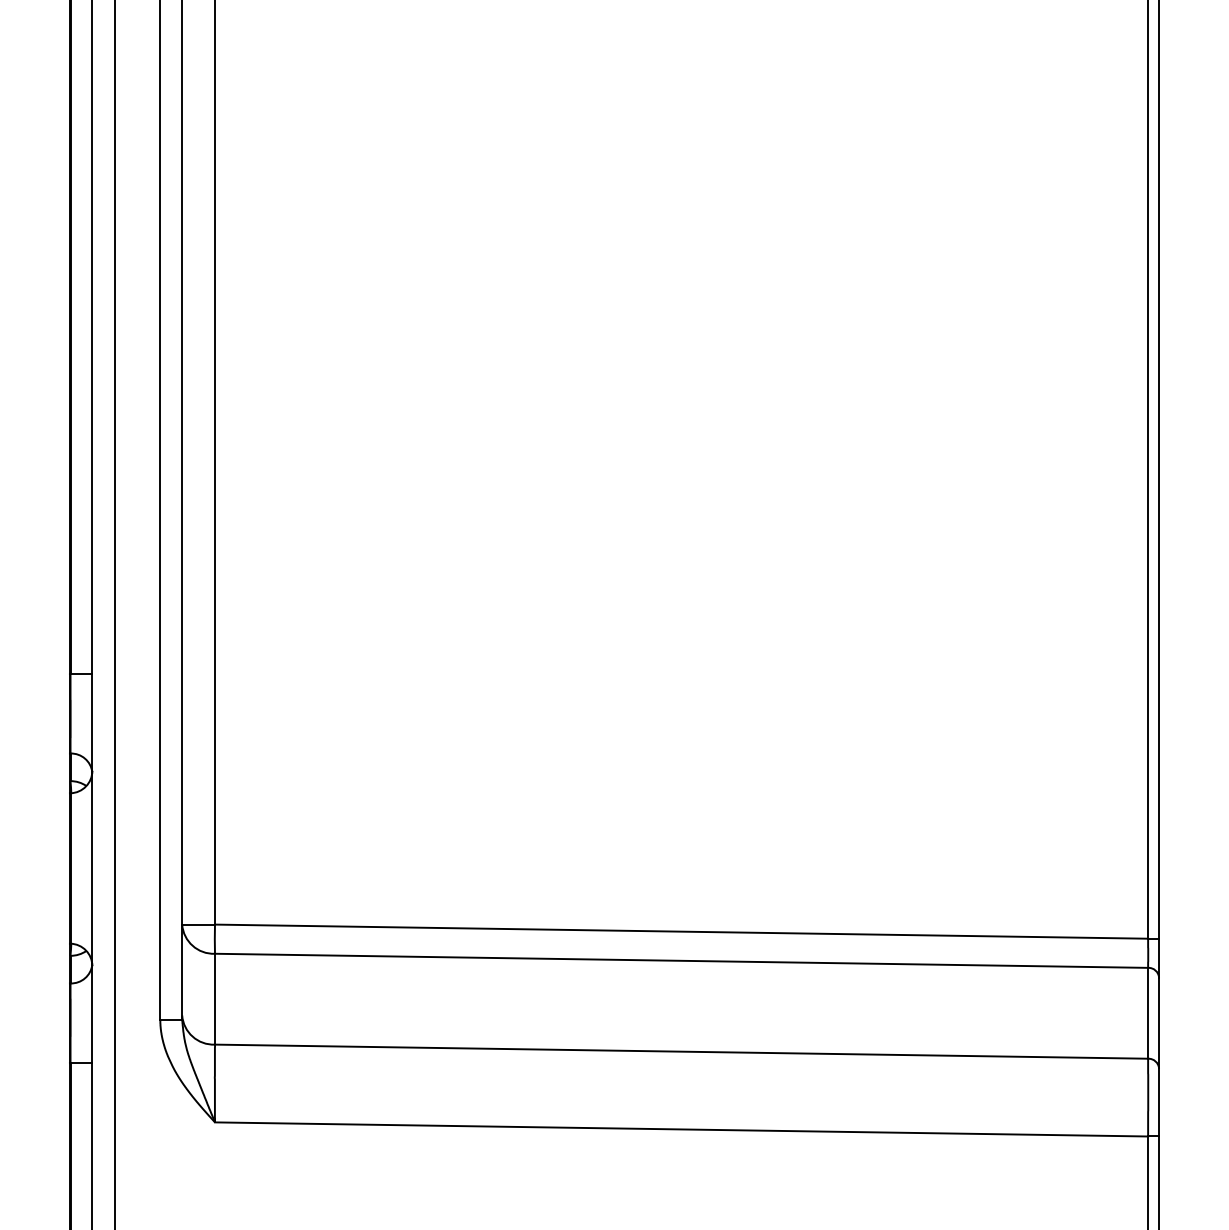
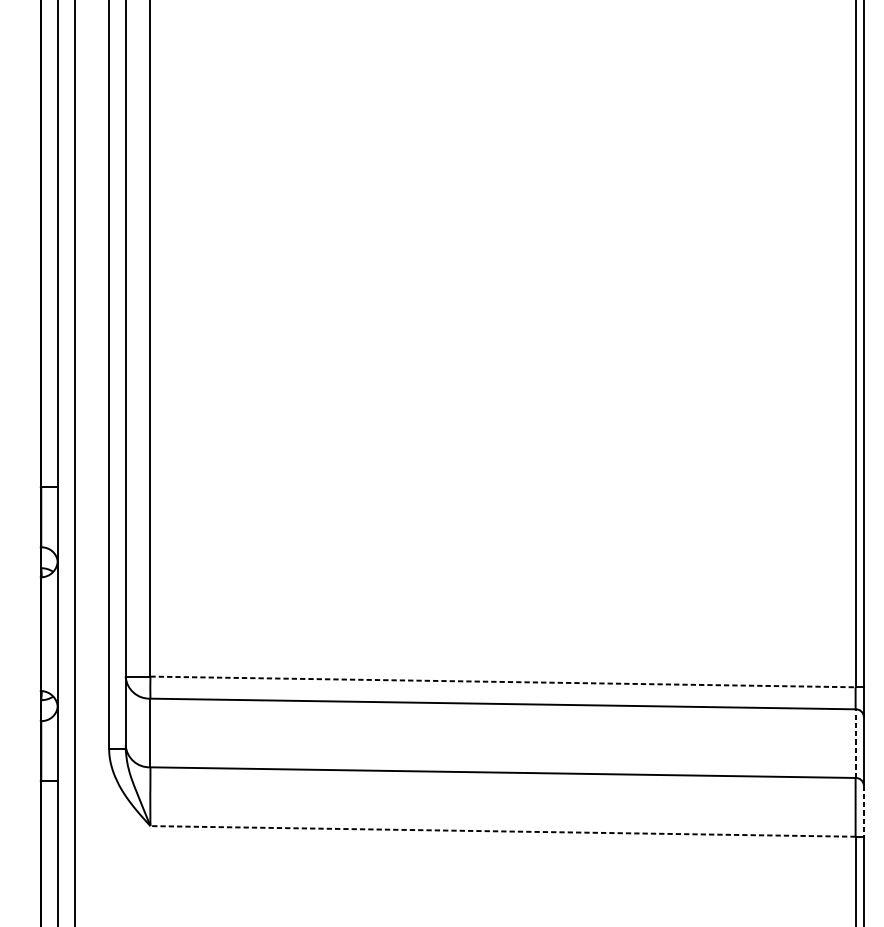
line: (681, 931) -> (502, 681), solid -> dashed
line: (1148, 1012) -> (855, 743), solid -> dashed
line: (1159, 1102) -> (864, 811), solid -> dashed
line: (681, 1129) -> (502, 831), solid -> dashed

